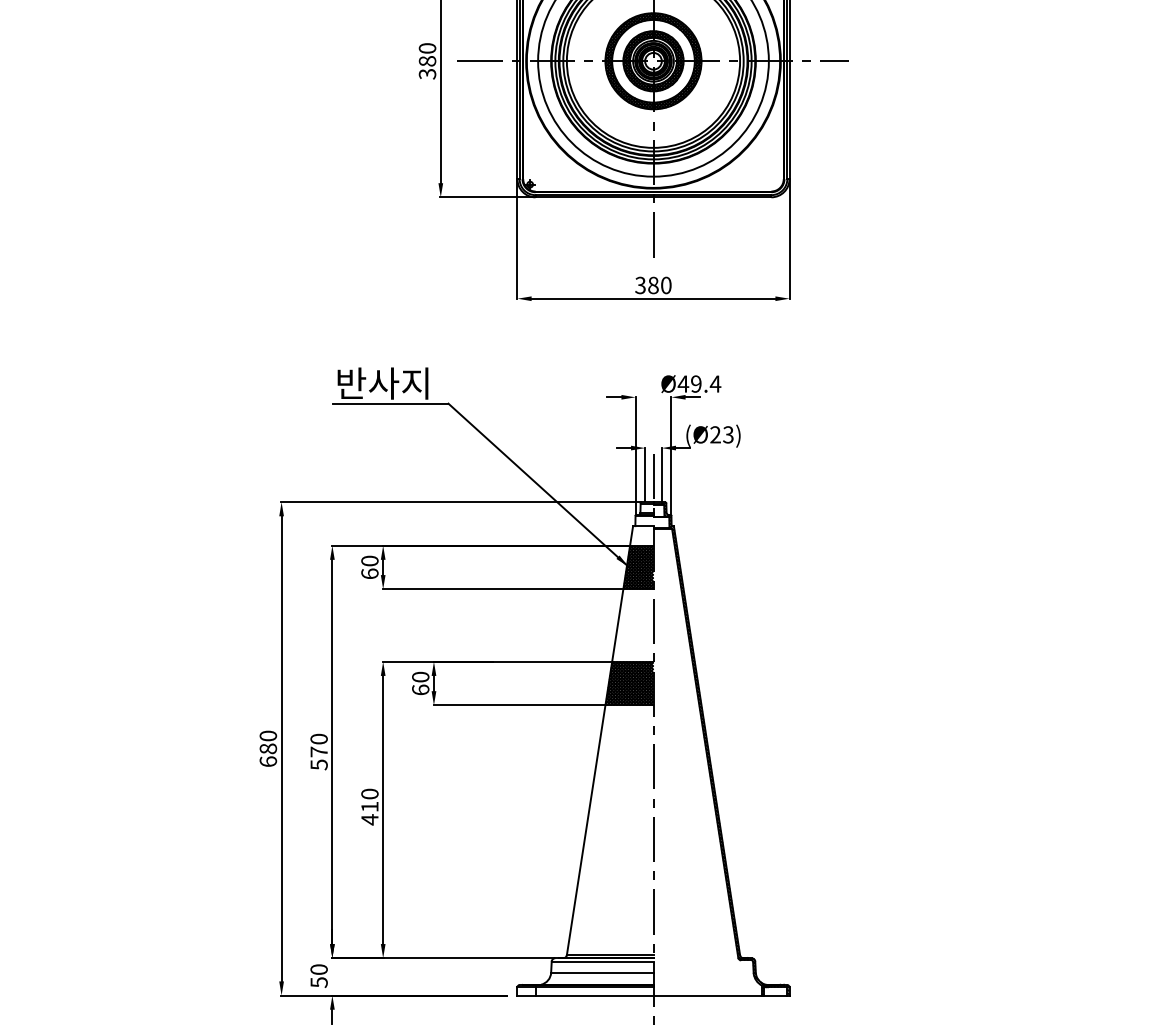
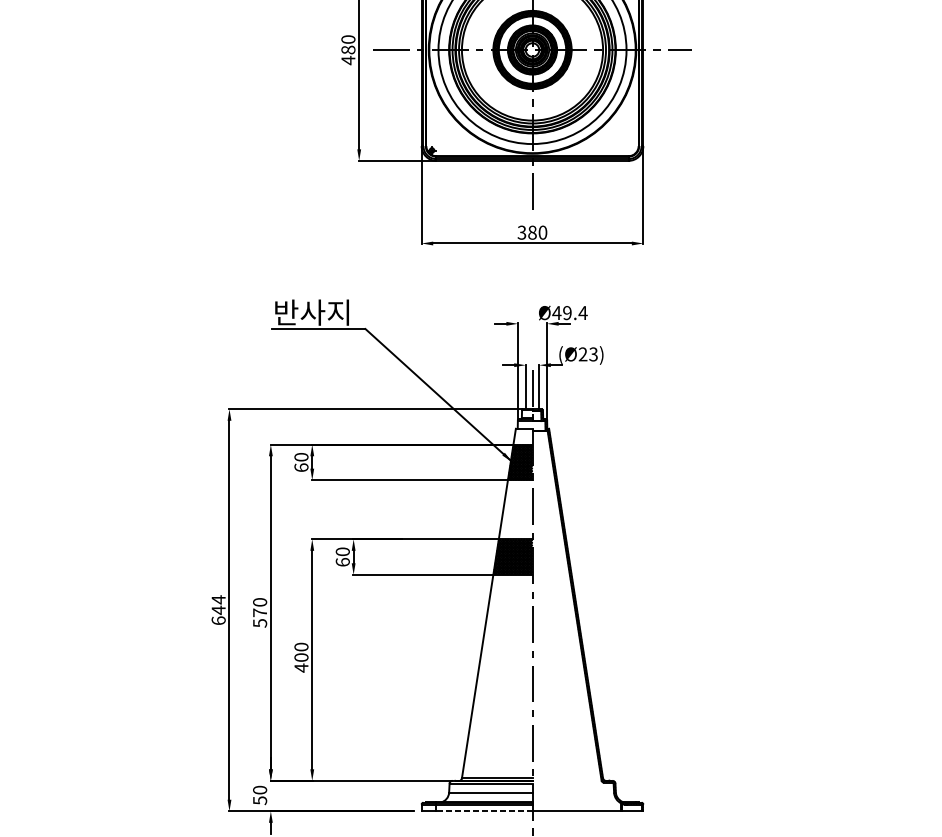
text: (427, 74) -> (348, 60), 380 -> 480
text: (268, 742) -> (218, 605), 680 -> 644
text: (369, 806) -> (301, 657), 410 -> 400
line: (594, 995) -> (484, 811), solid -> dashed

